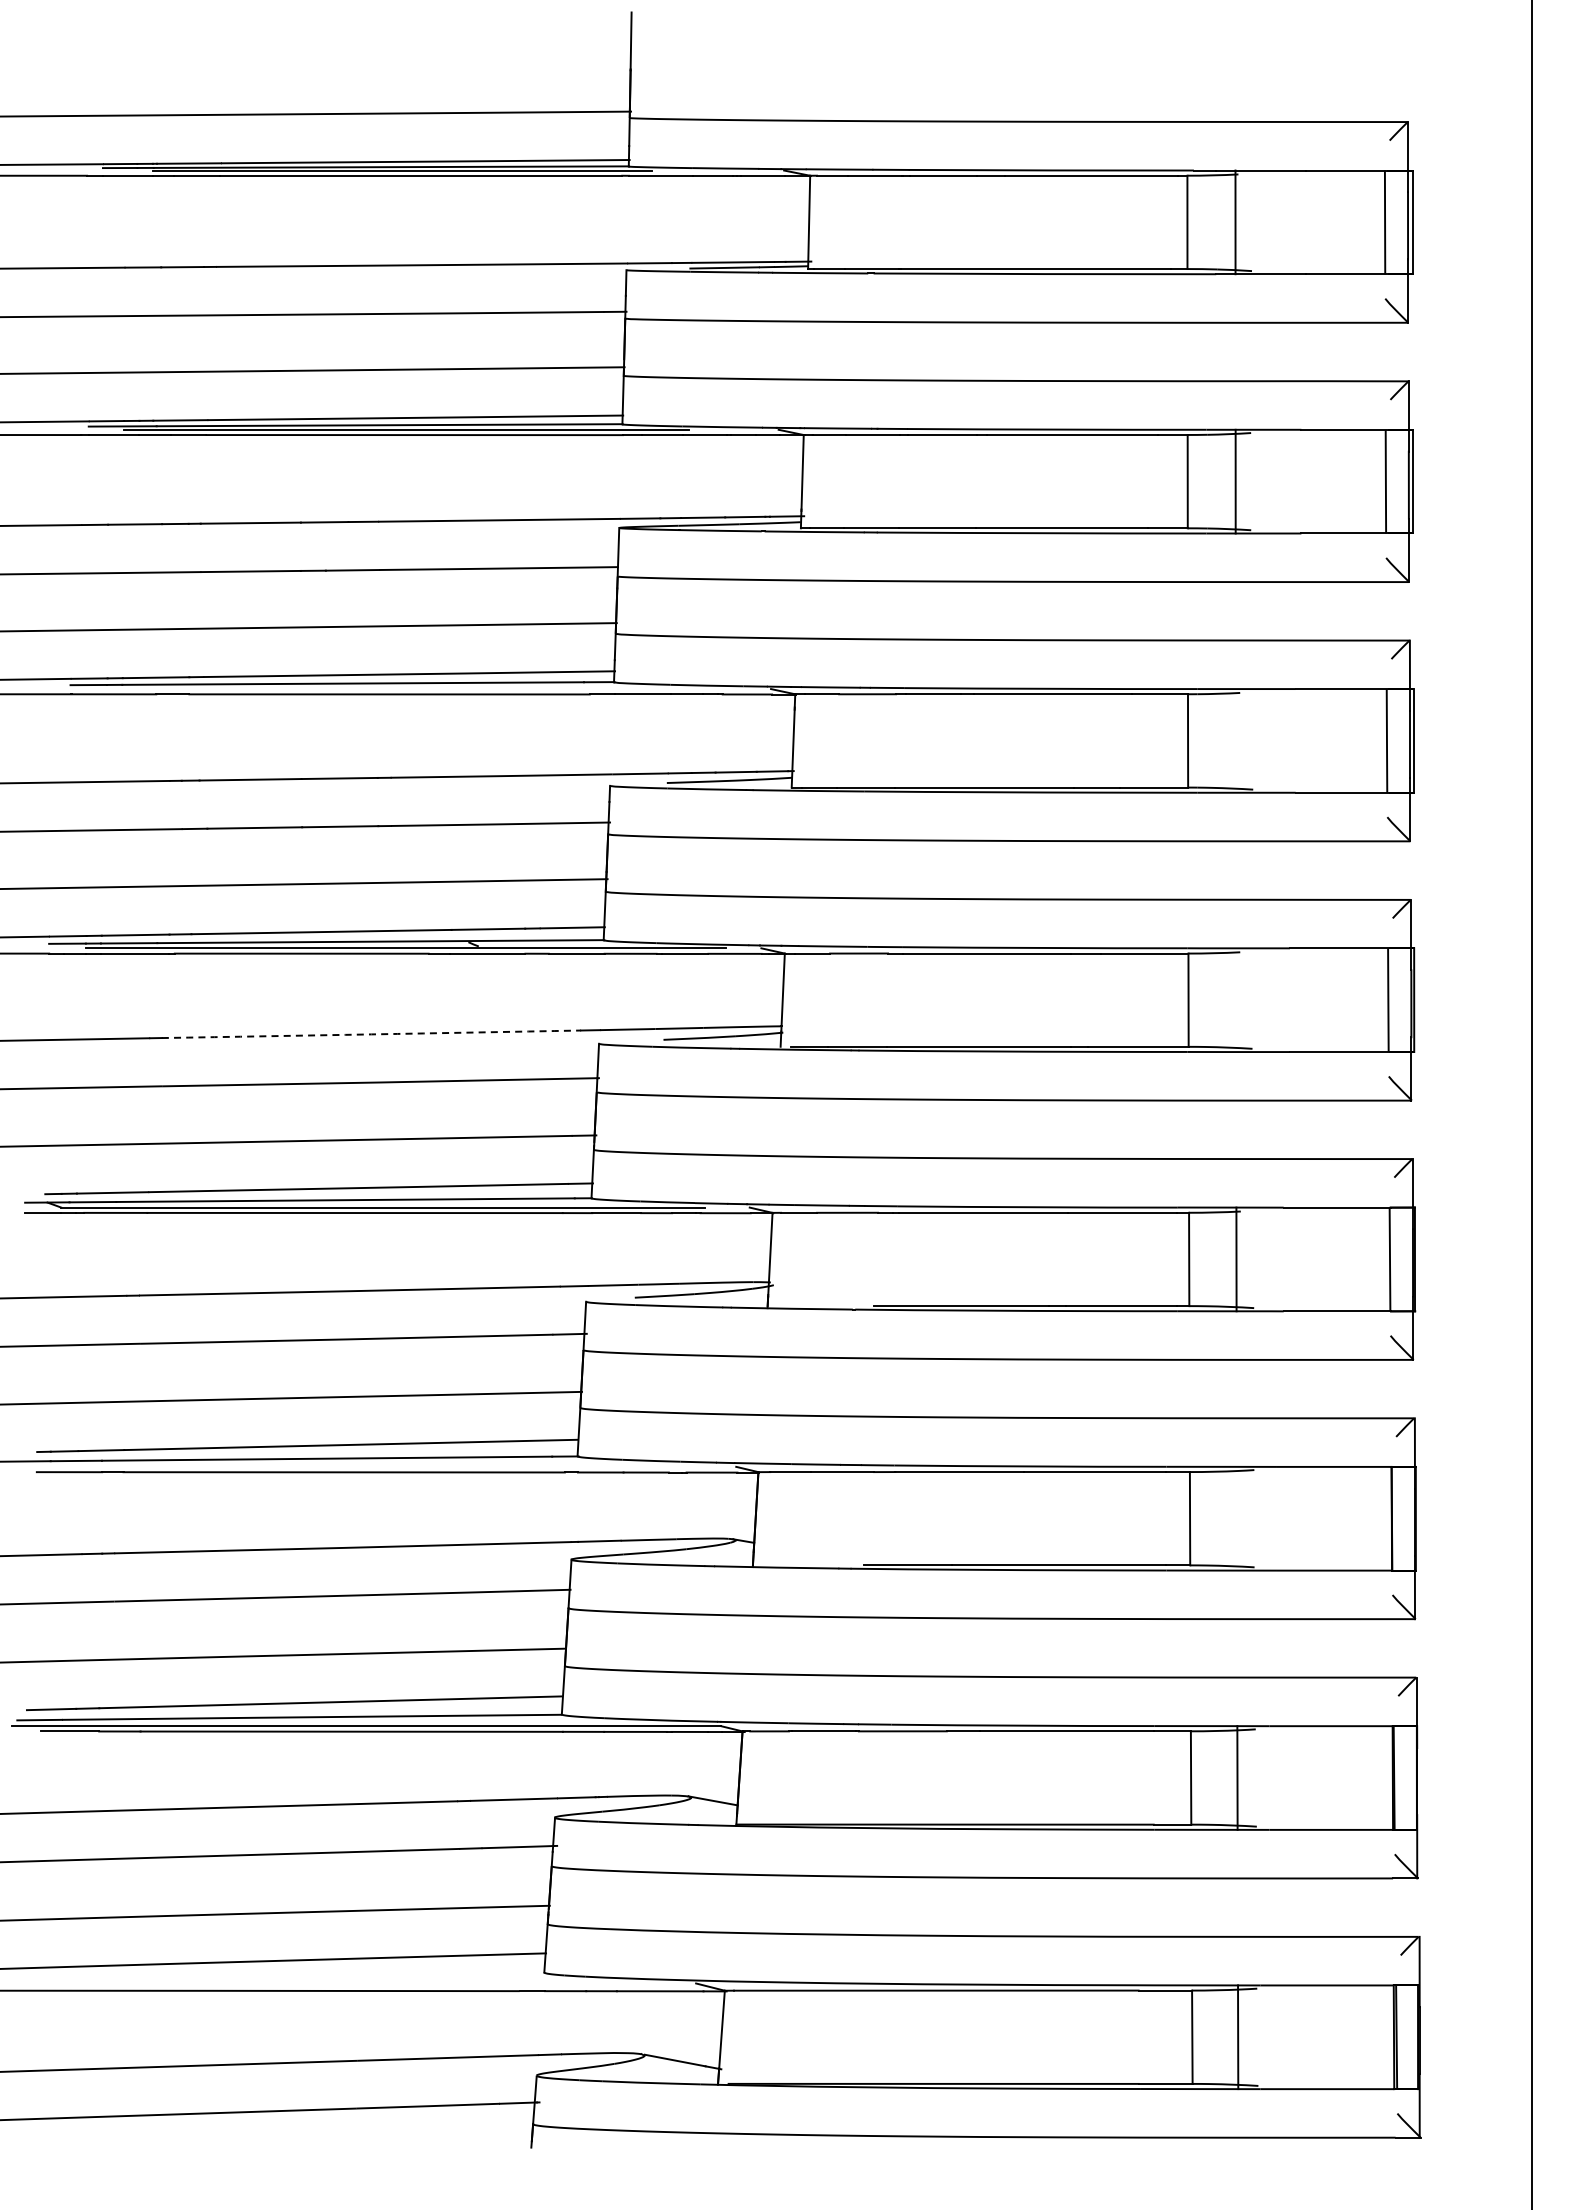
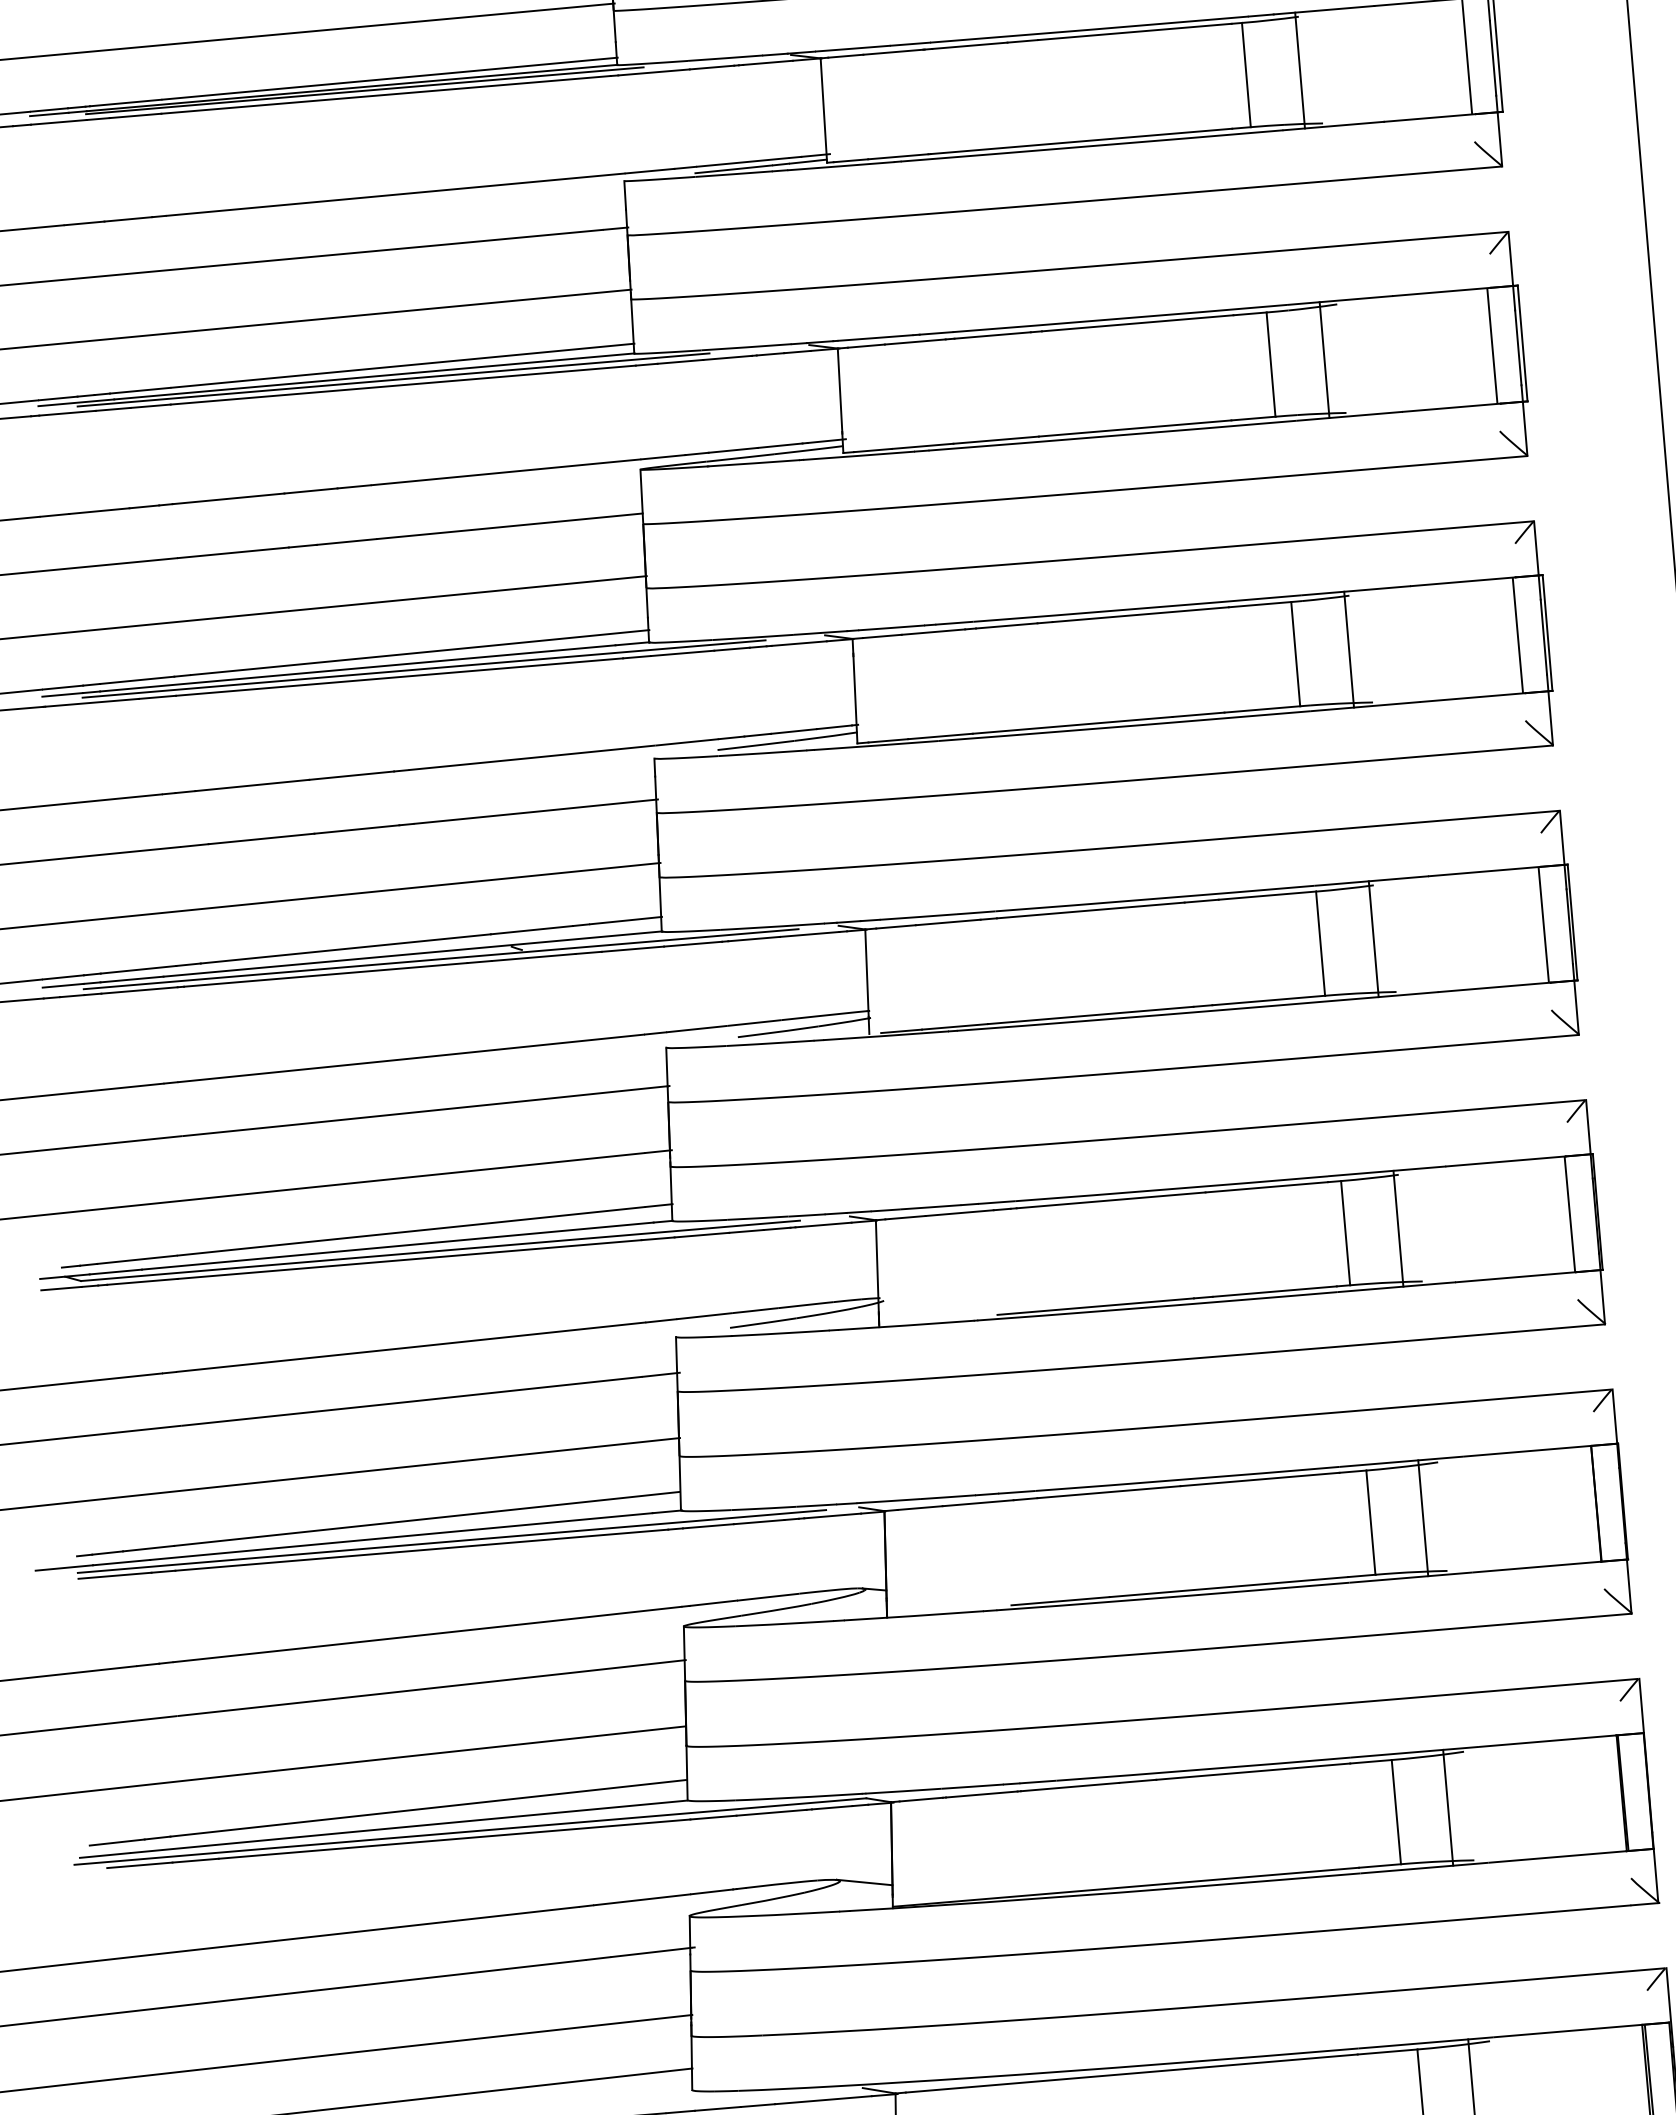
line: (411, 689) -> (423, 669), added
line: (1235, 740) -> (1348, 649), added
line: (1236, 1000) -> (1374, 939), added
arc: (371, 1034) -> (411, 1058), dashed -> solid
line: (371, 1466) -> (451, 1541), added
line: (1236, 1518) -> (1422, 1518), added

